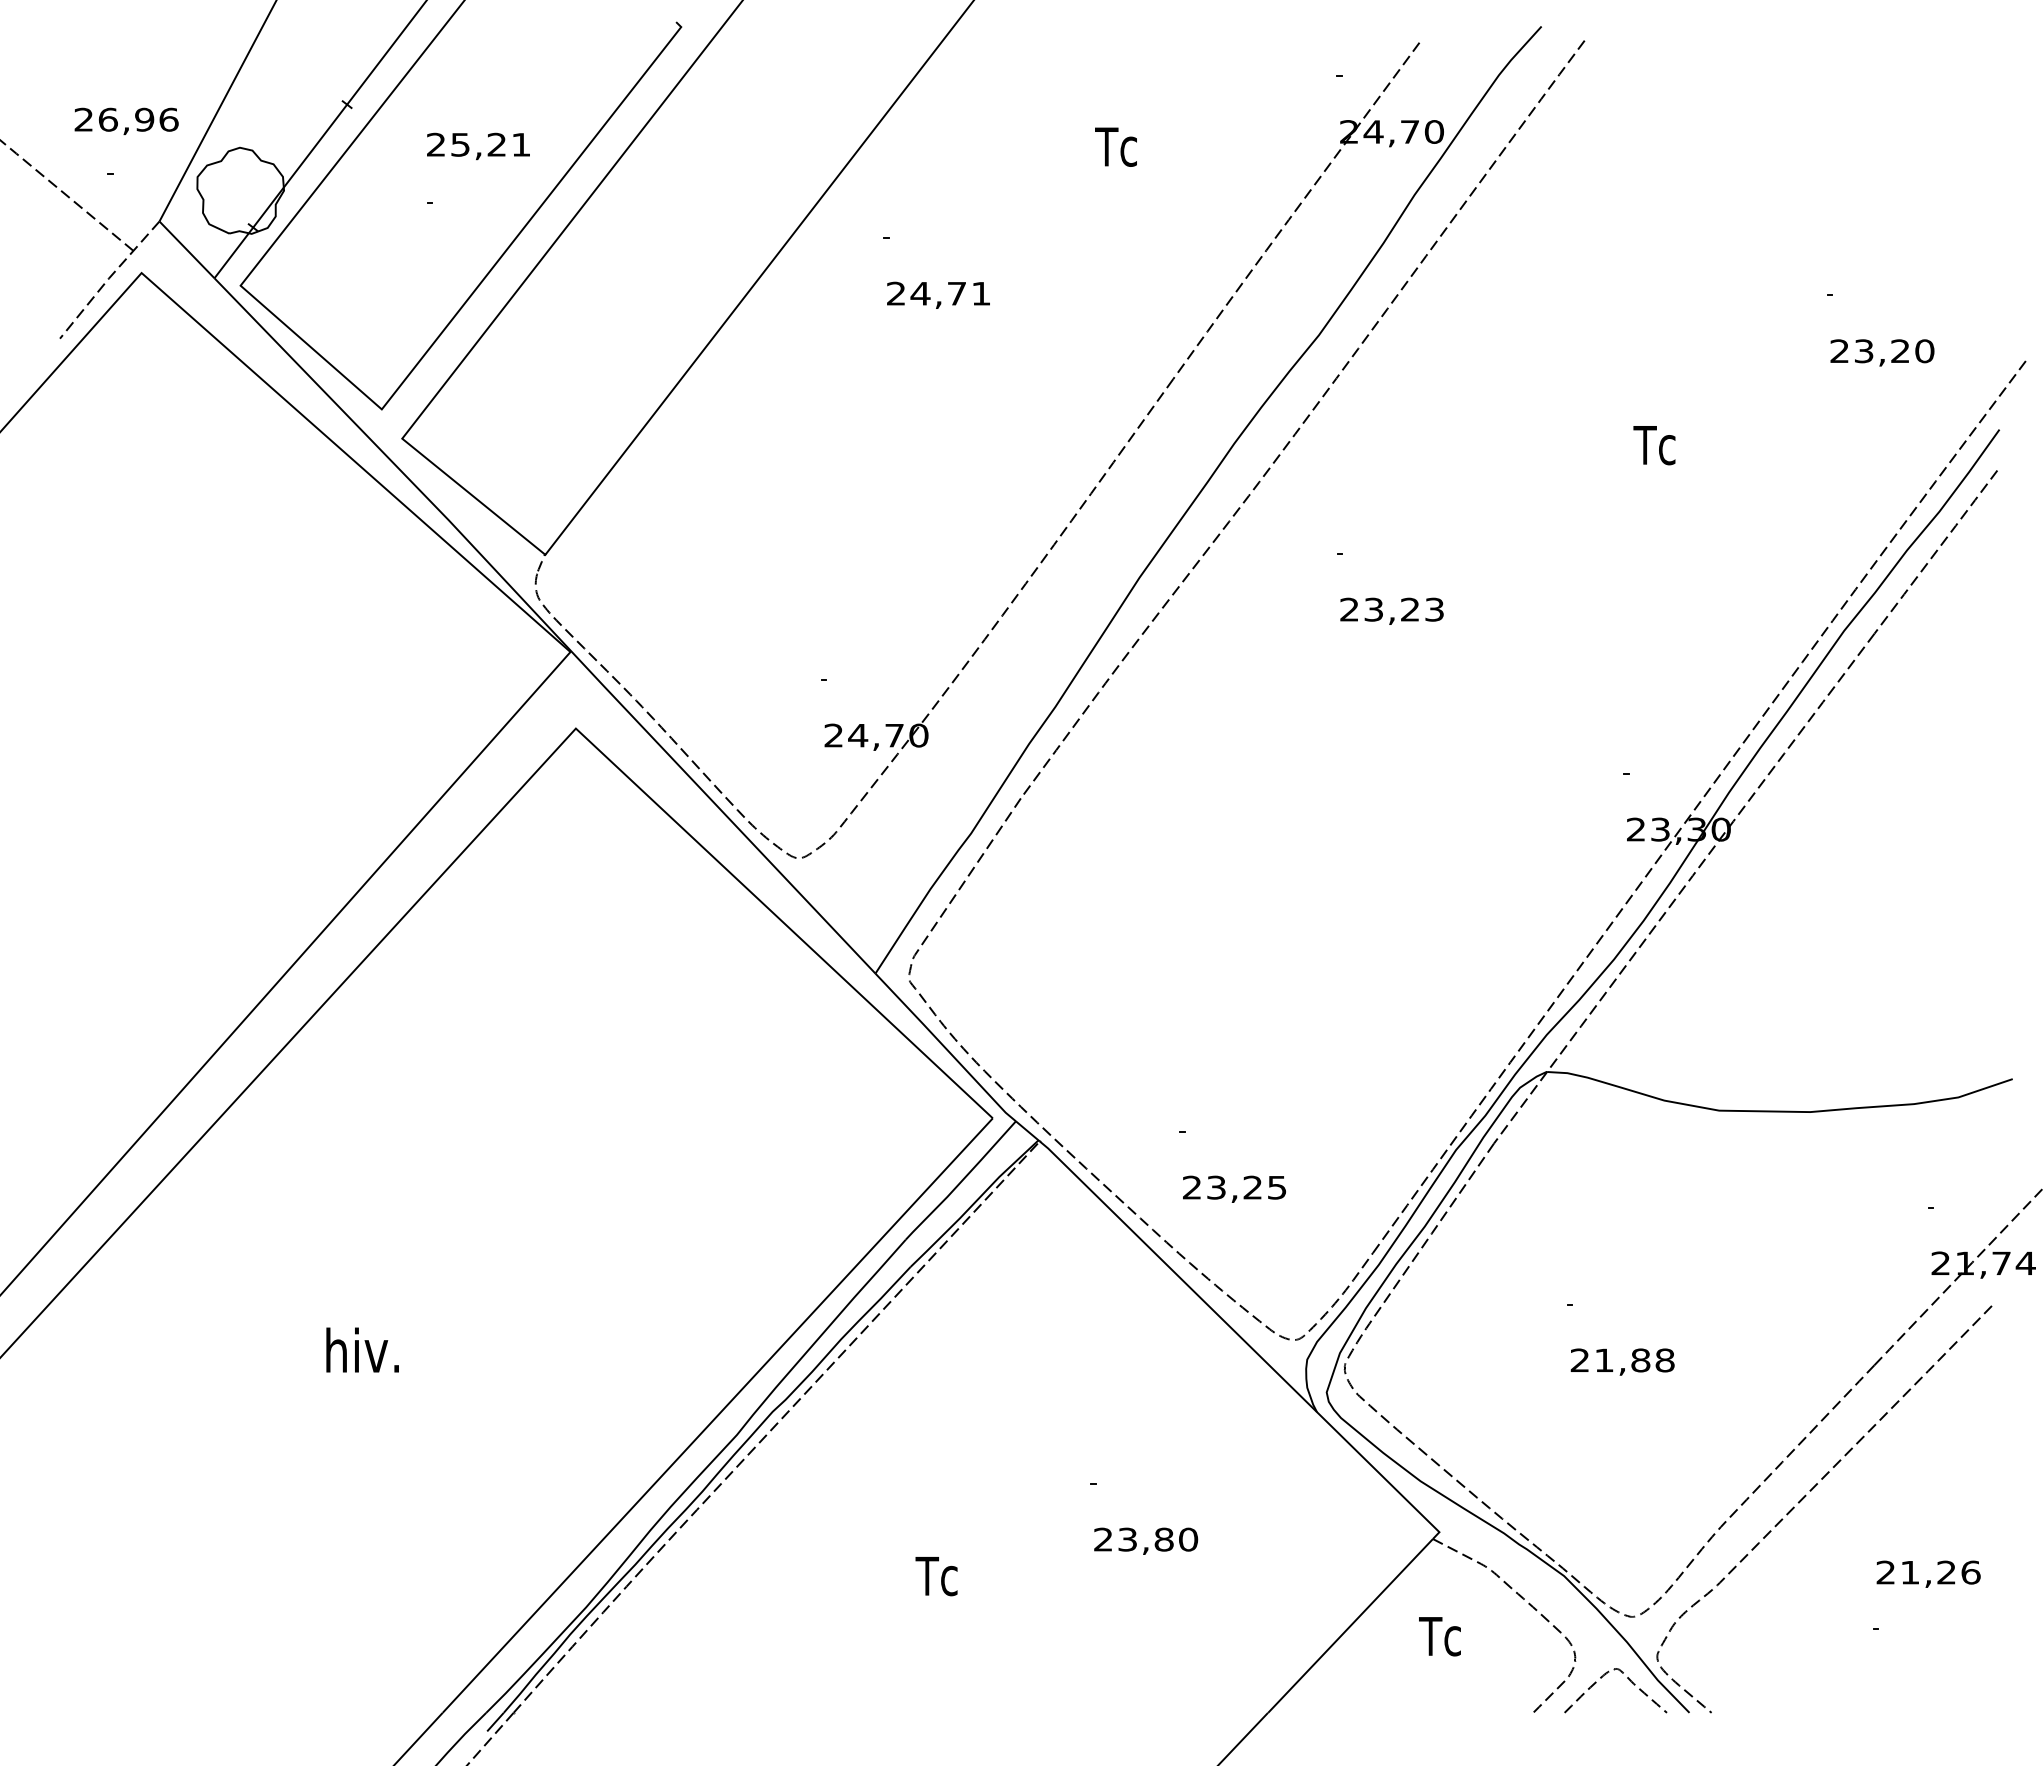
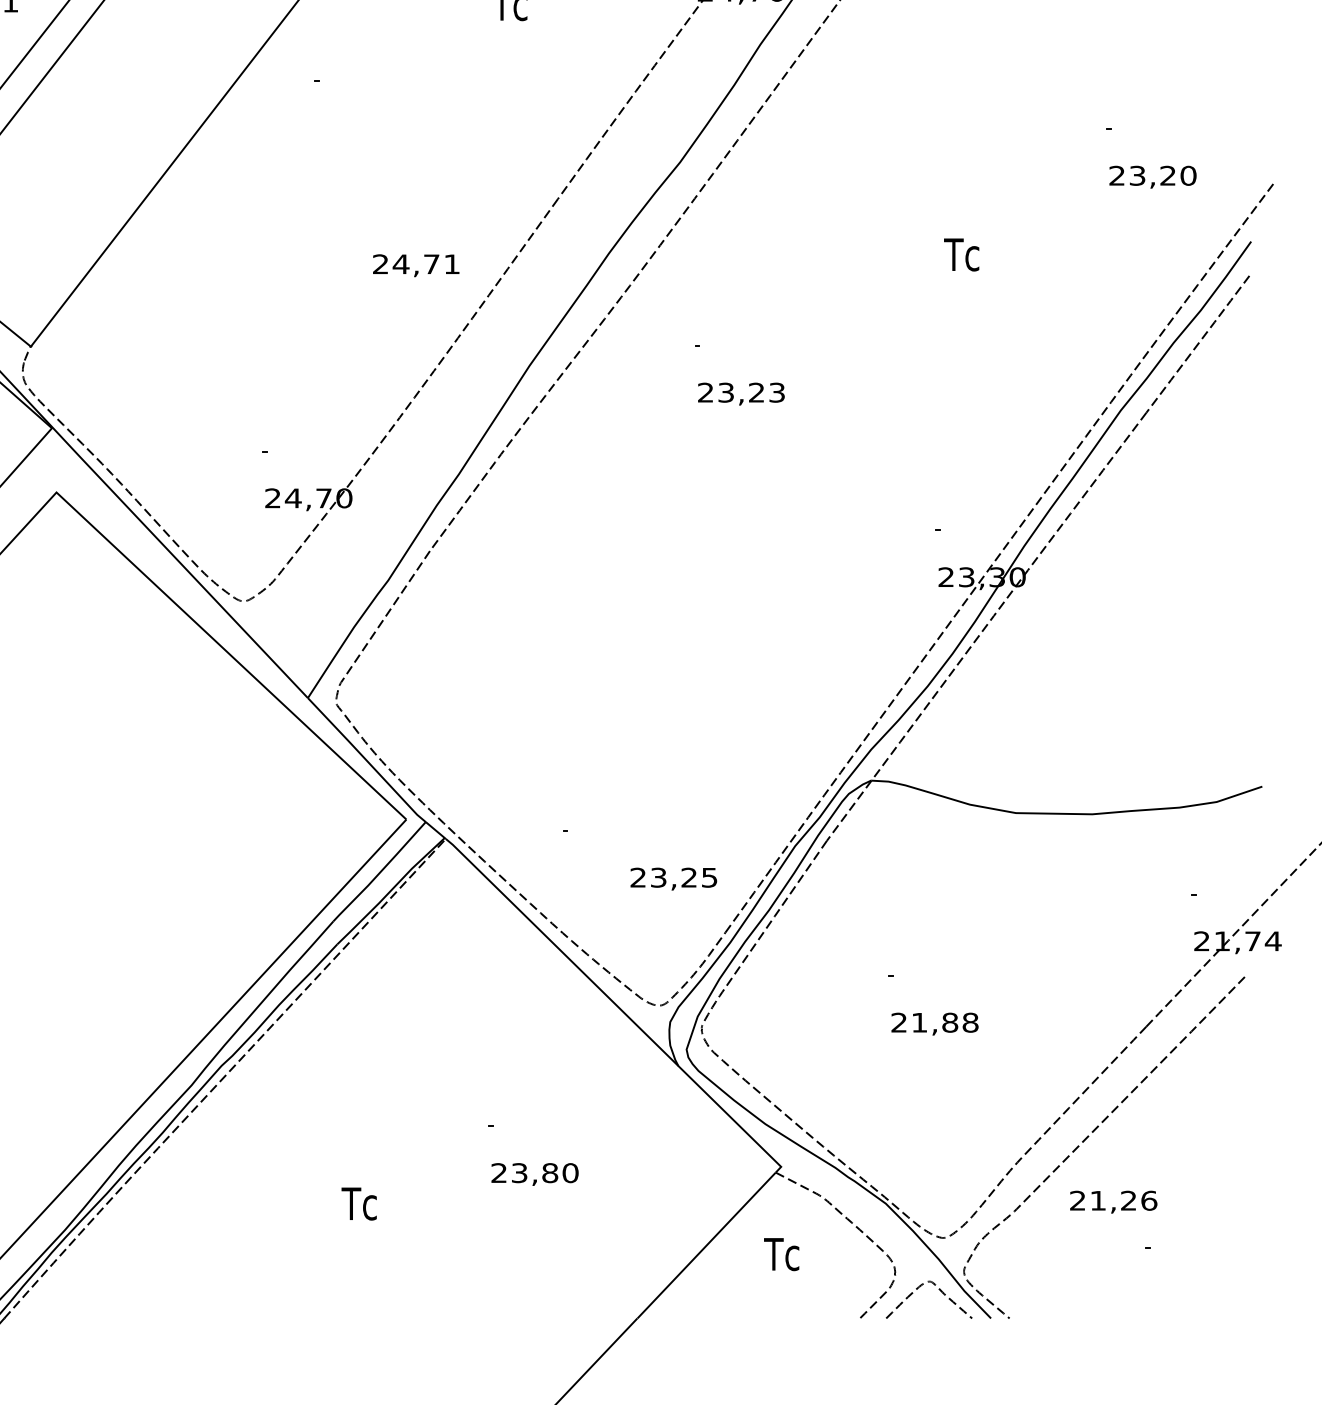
text: (938, 294) -> (416, 264), moved
text: (1234, 1188) -> (673, 878), moved
text: (1928, 1573) -> (1113, 1201), moved

